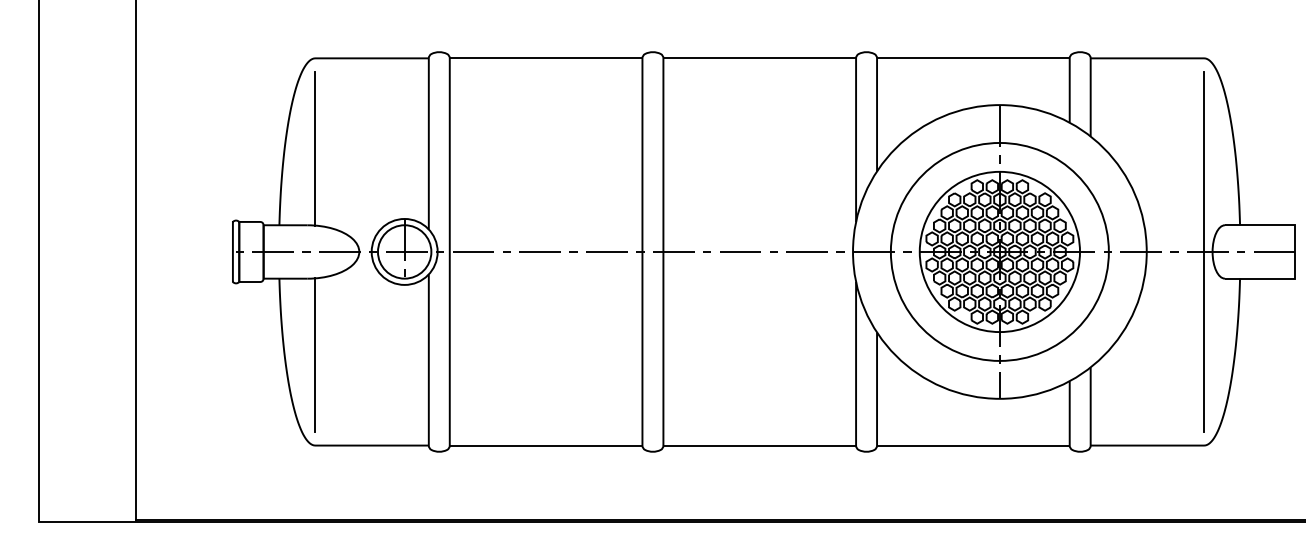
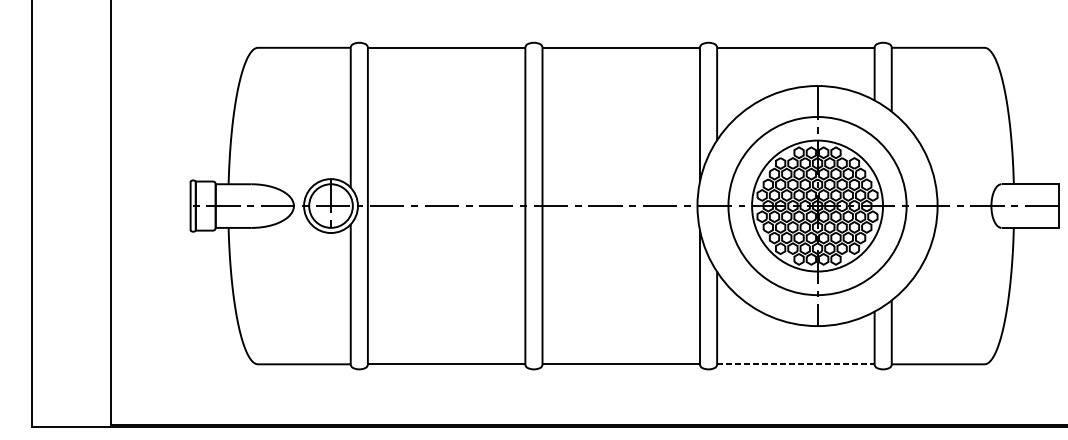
line: (315, 148) -> (258, 121), removed
line: (1204, 251) -> (984, 205), removed
line: (315, 355) -> (258, 290), removed
line: (973, 445) -> (795, 364), solid -> dashed

